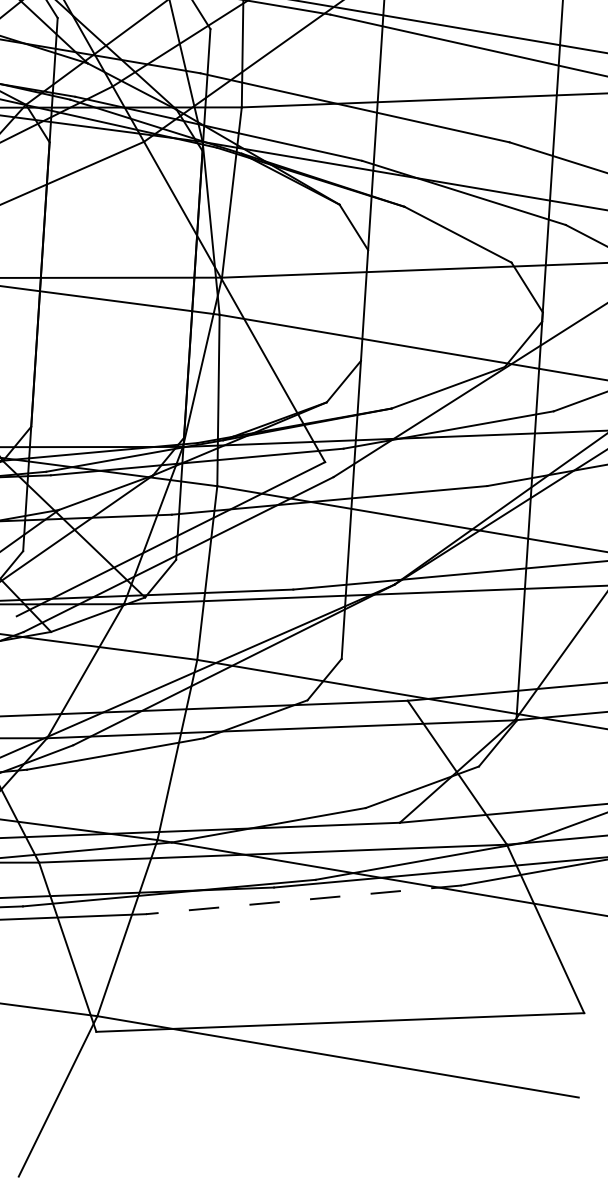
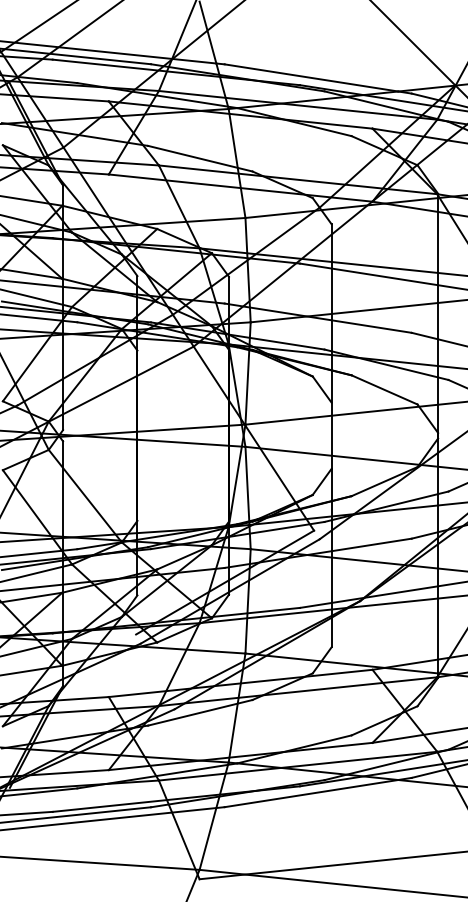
line: (304, 899) -> (318, 792), dashed -> solid

